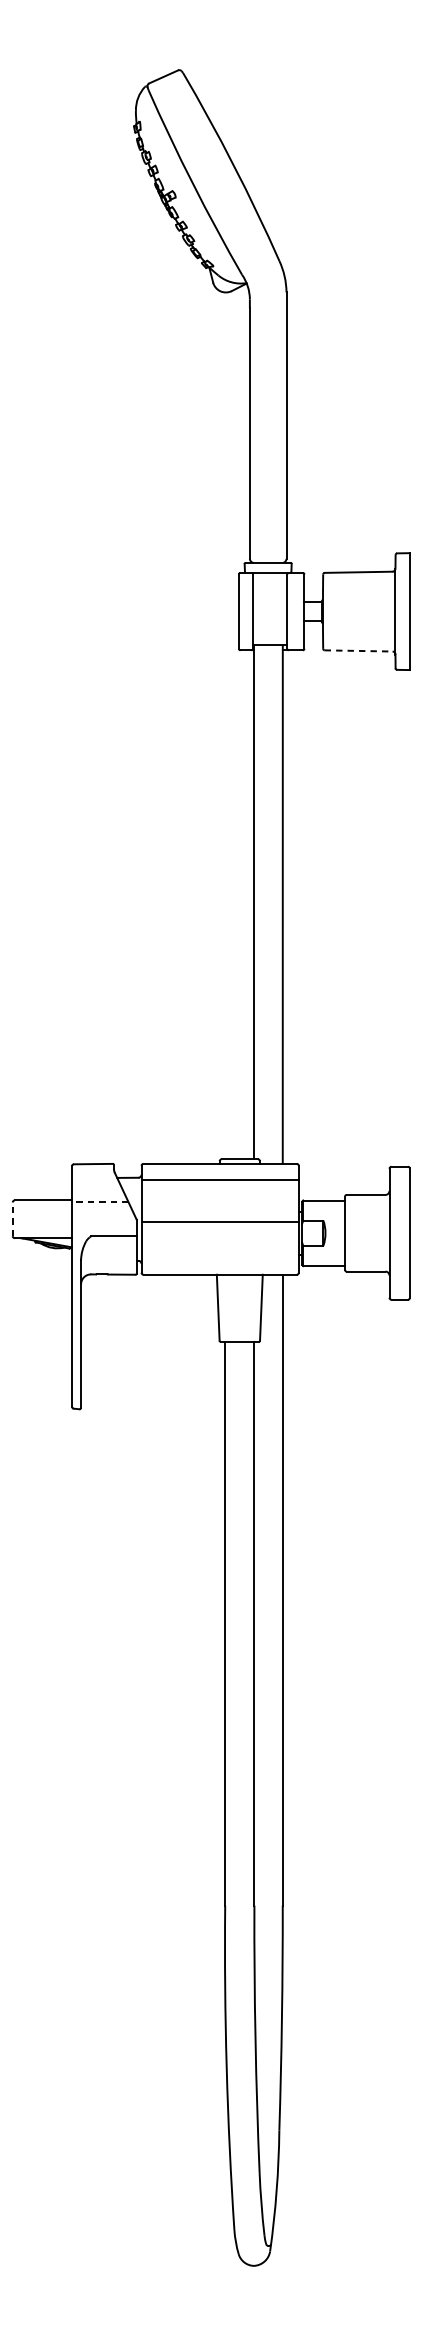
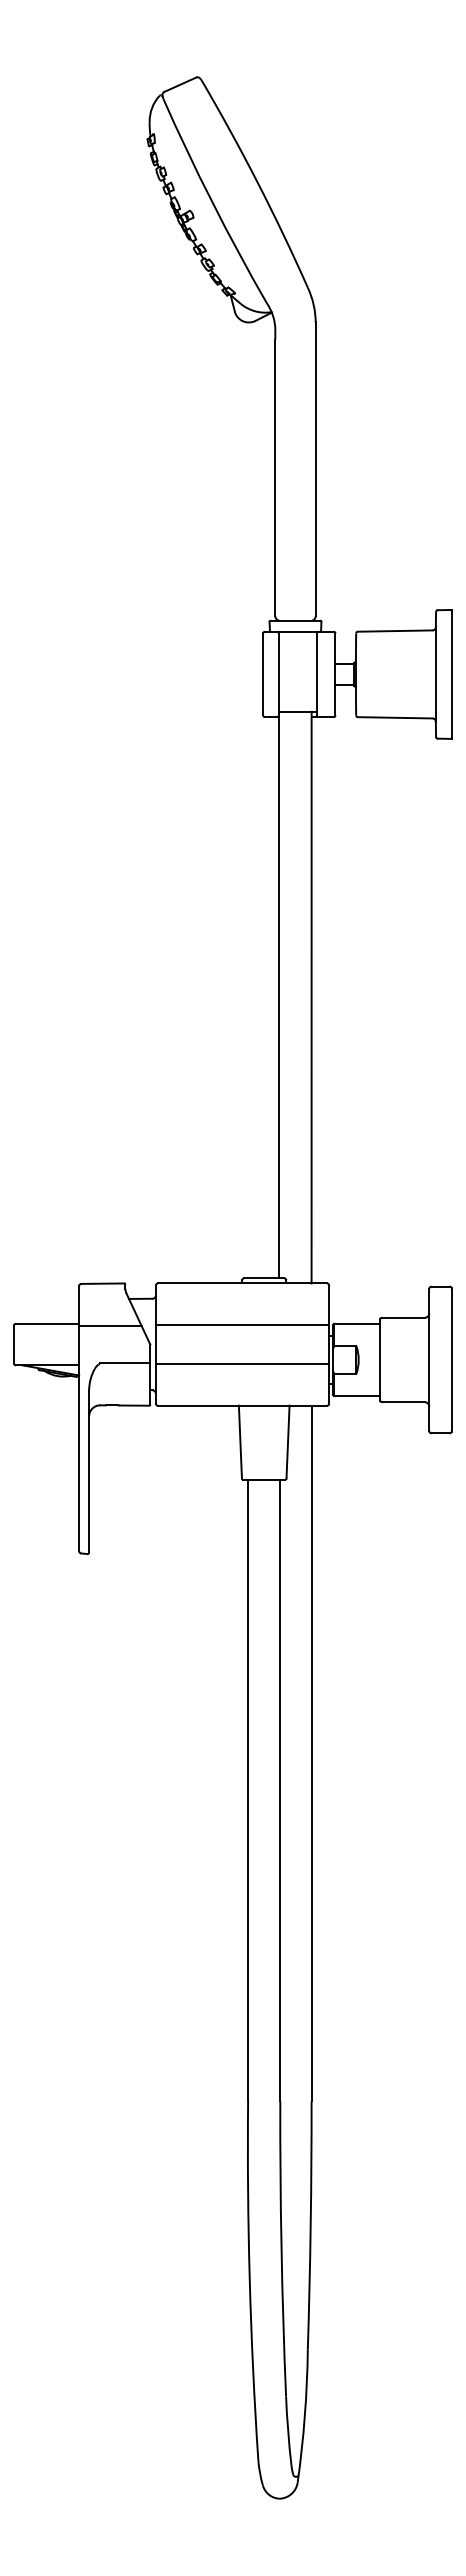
line: (358, 650) -> (395, 717), dashed -> solid
line: (220, 1180) -> (242, 1325), moved
line: (99, 1202) -> (109, 1325), dashed -> solid
line: (12, 1219) -> (13, 1344), dashed -> solid
line: (220, 1221) -> (242, 1363), moved

